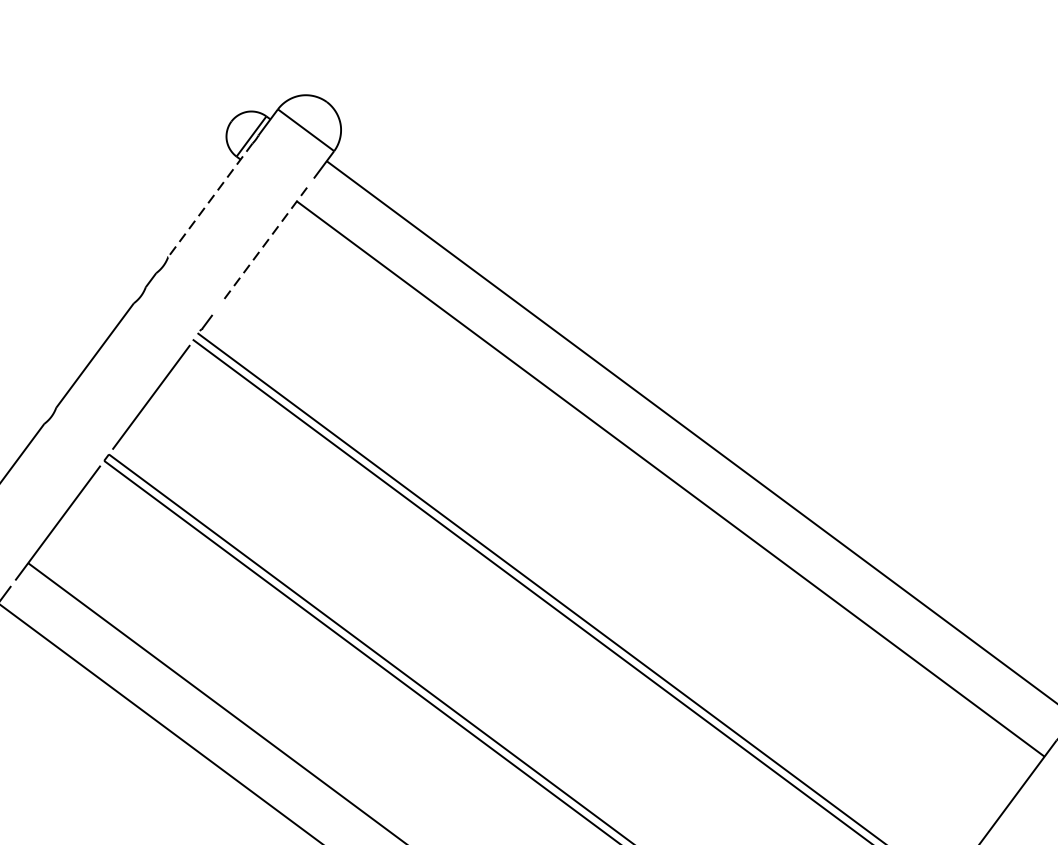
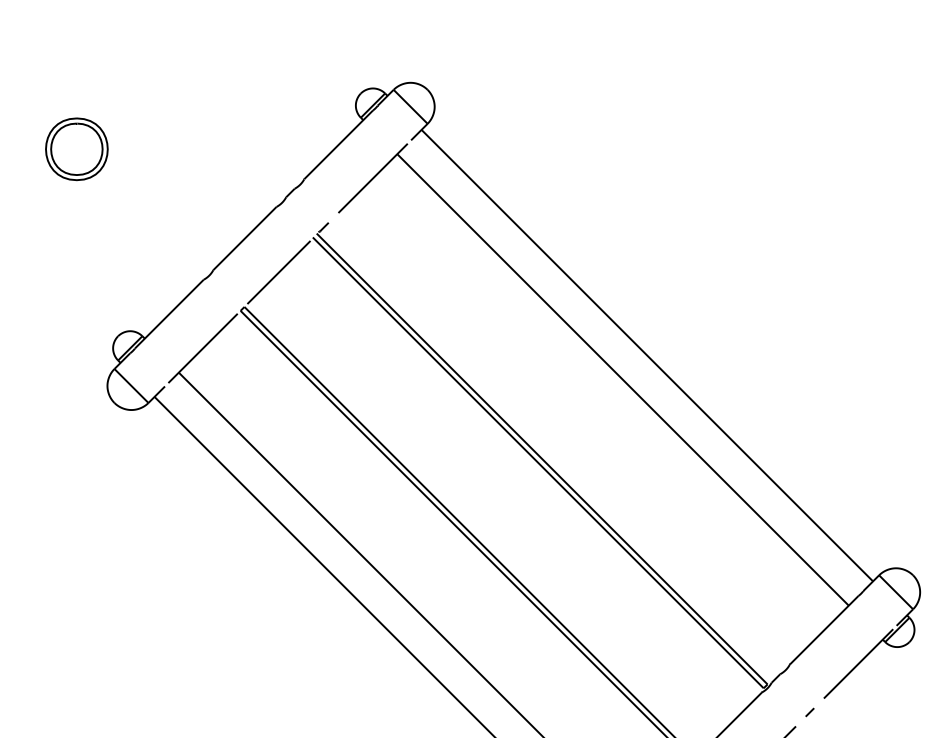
line: (210, 201) -> (338, 145), dashed -> solid
line: (267, 241) -> (373, 178), dashed -> solid

